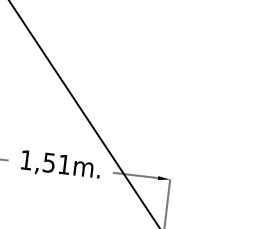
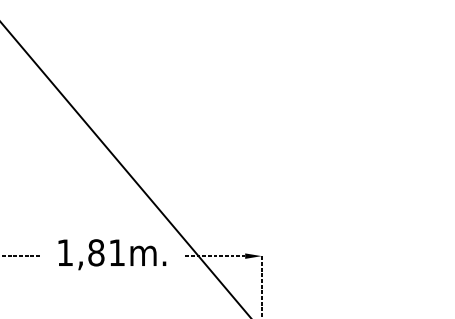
text: (49, 162) -> (96, 252), 1,51m. -> 1,81m.

